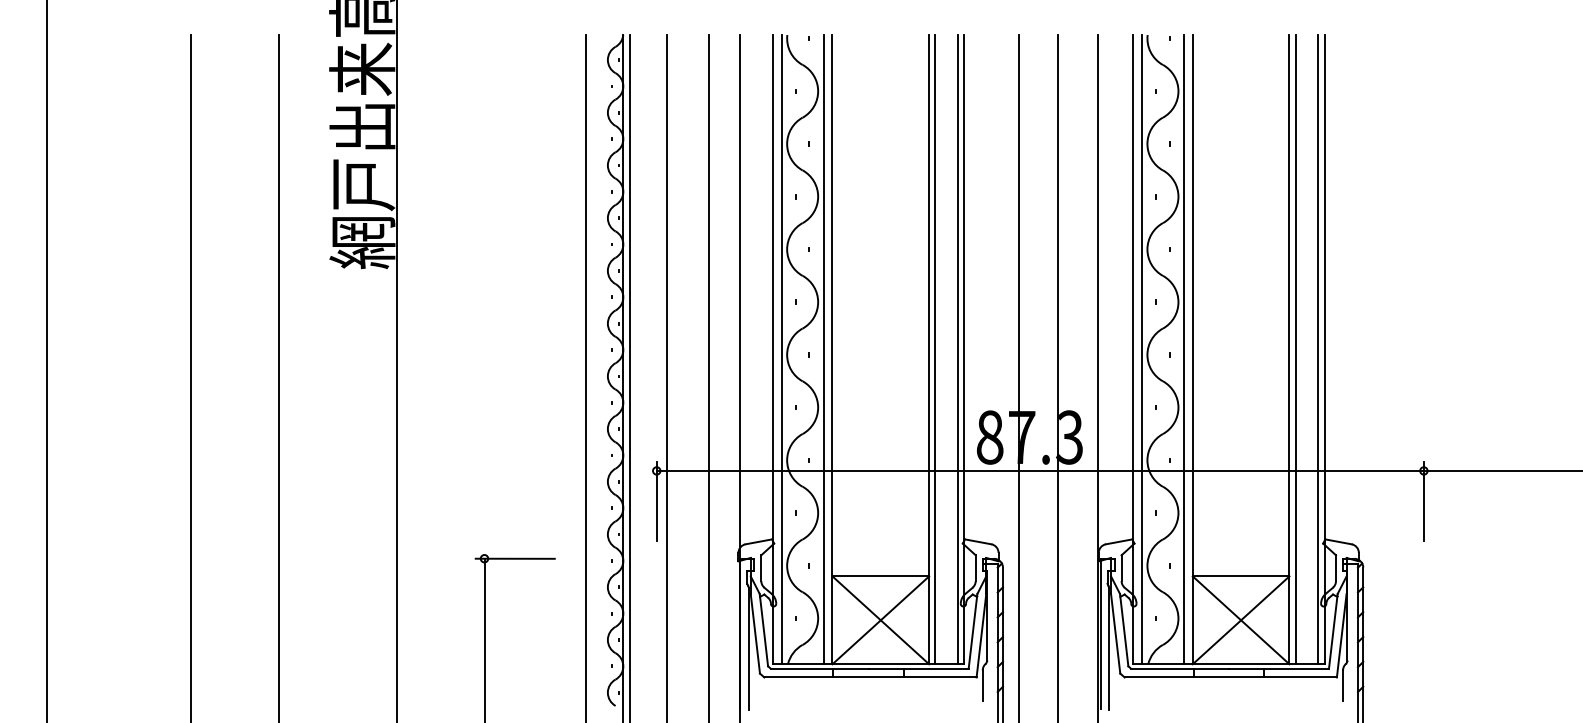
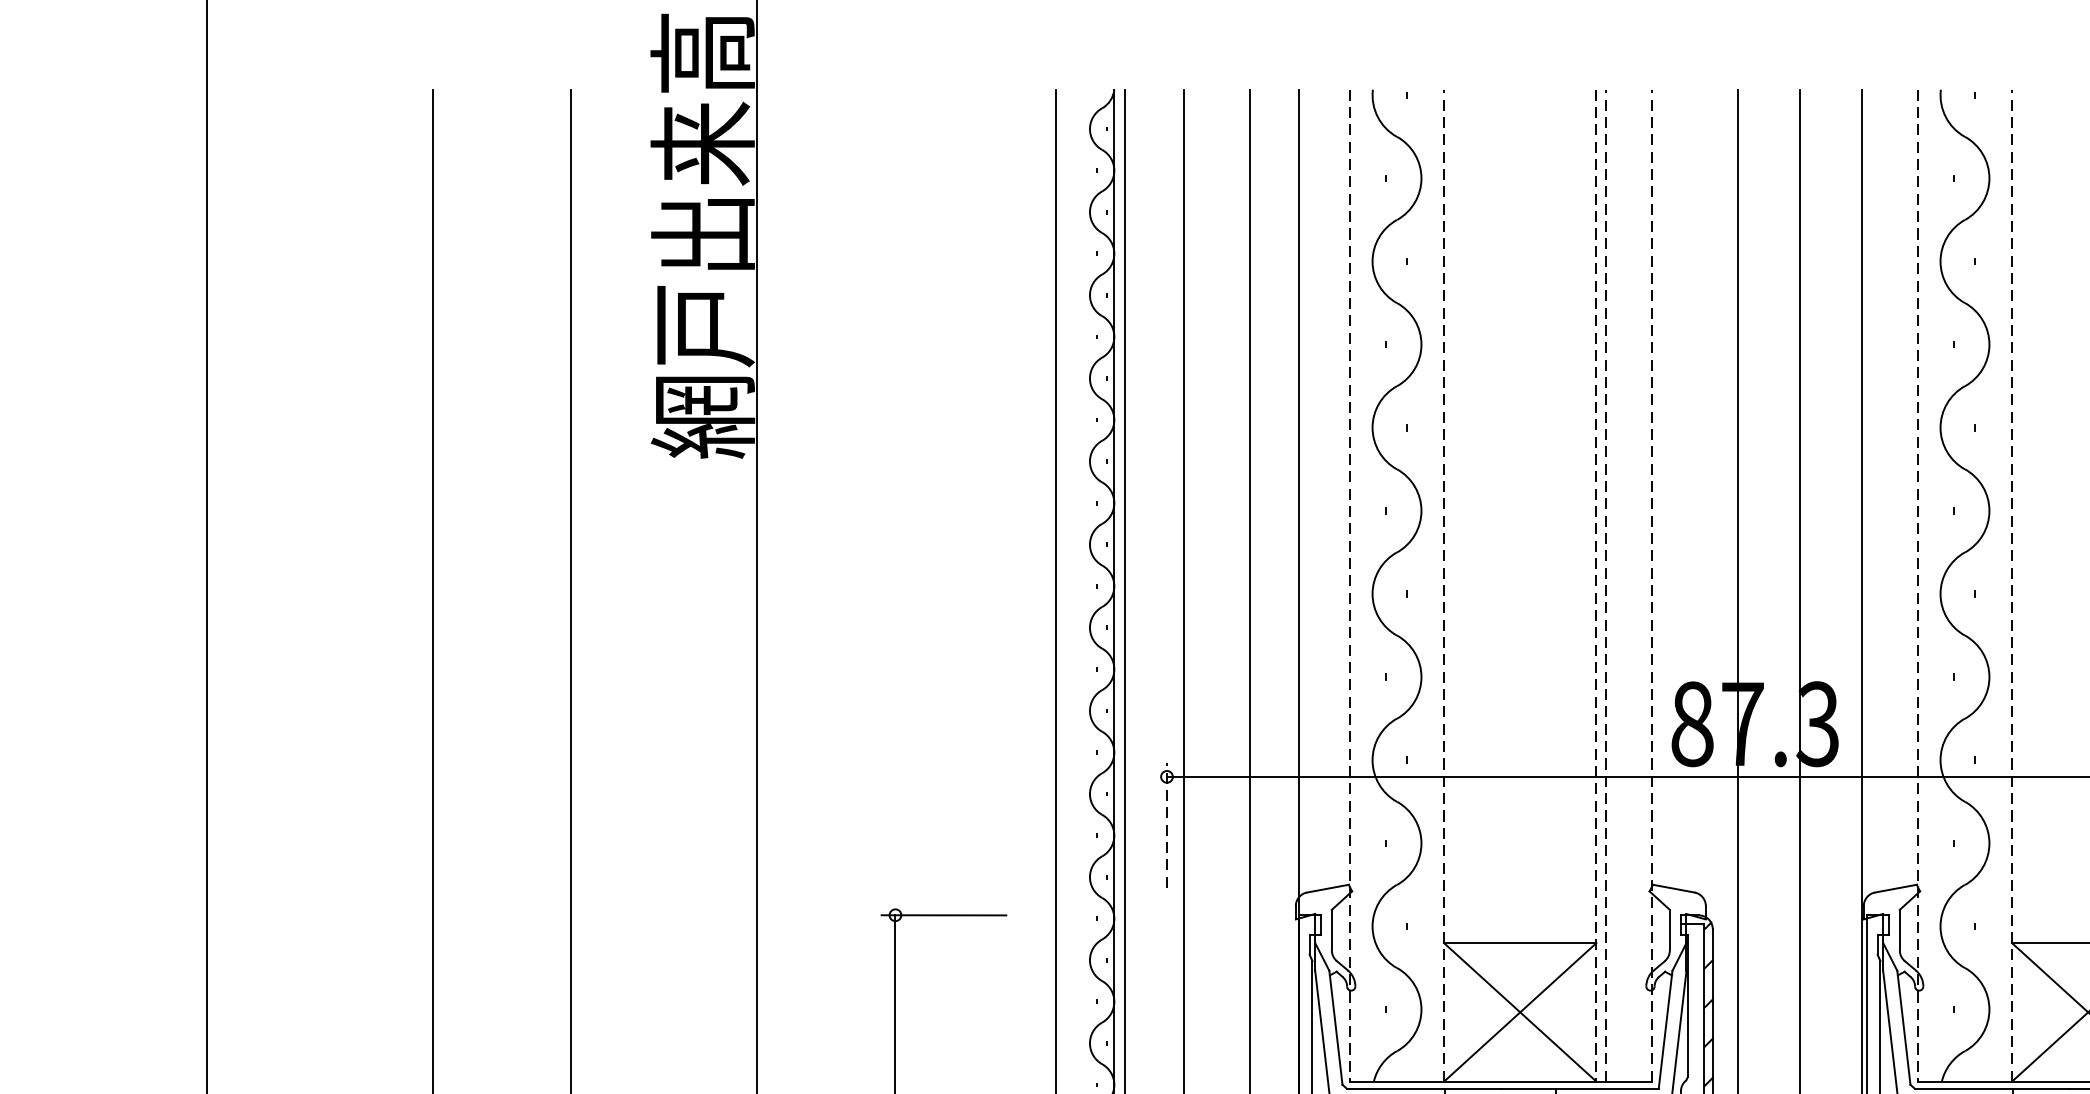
line: (772, 349) -> (1349, 585), solid -> dashed
line: (781, 349) -> (1363, 585), removed
line: (823, 349) -> (1429, 585), removed
line: (832, 349) -> (1444, 585), solid -> dashed
line: (929, 349) -> (1596, 585), solid -> dashed
line: (935, 349) -> (1606, 585), solid -> dashed
line: (958, 349) -> (1642, 585), removed
line: (964, 349) -> (1652, 585), solid -> dashed
line: (1133, 349) -> (1918, 585), solid -> dashed
line: (1141, 349) -> (1931, 585), removed
line: (1183, 349) -> (1997, 585), removed
line: (1192, 349) -> (2011, 585), solid -> dashed
line: (656, 501) -> (1166, 825), solid -> dashed

